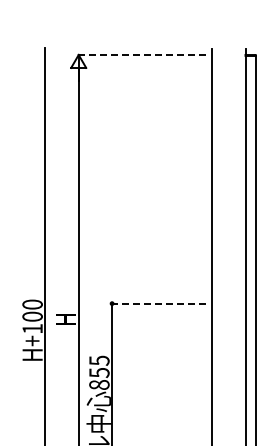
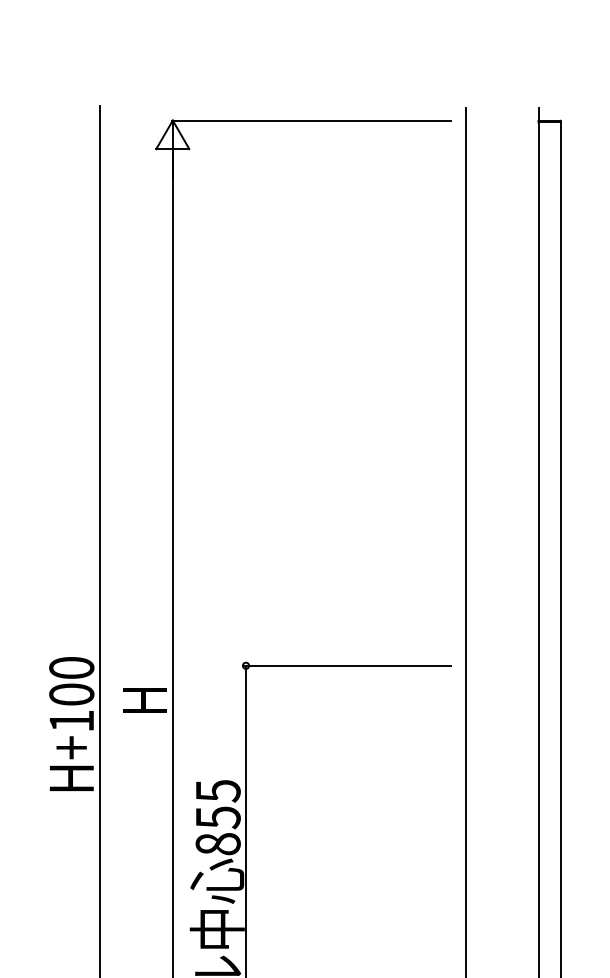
line: (141, 54) -> (310, 119), dashed -> solid
line: (158, 303) -> (347, 665), dashed -> solid

